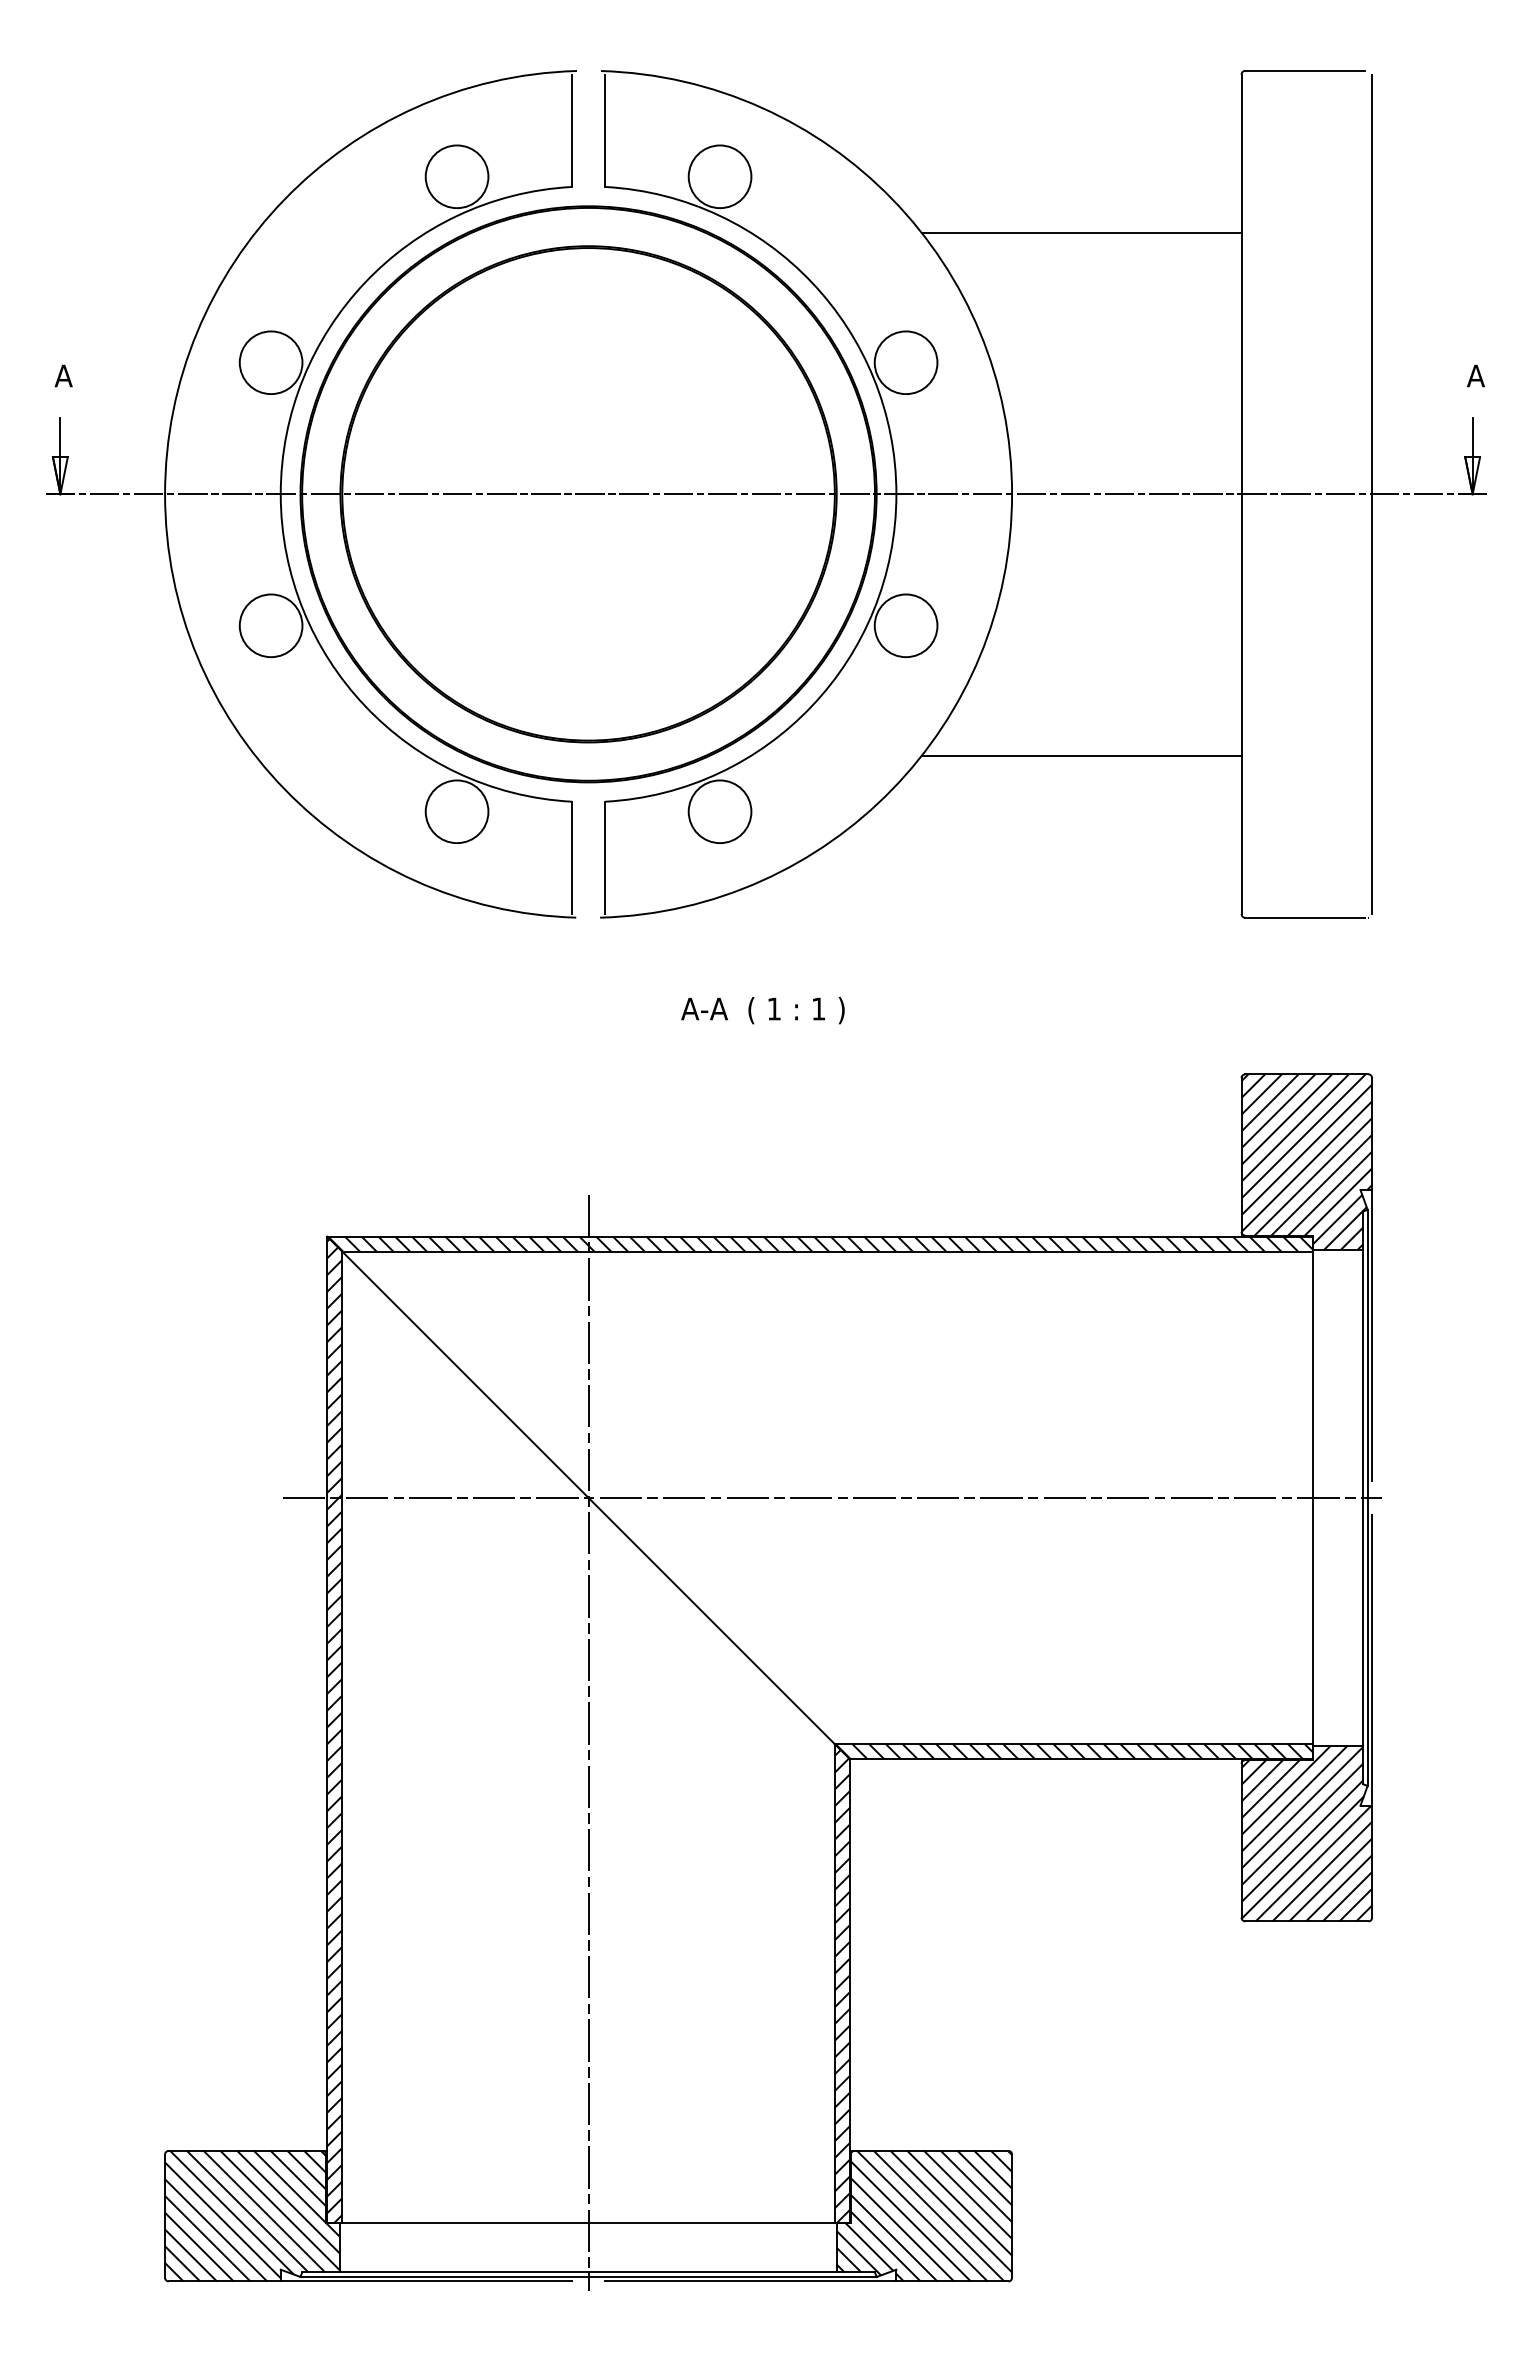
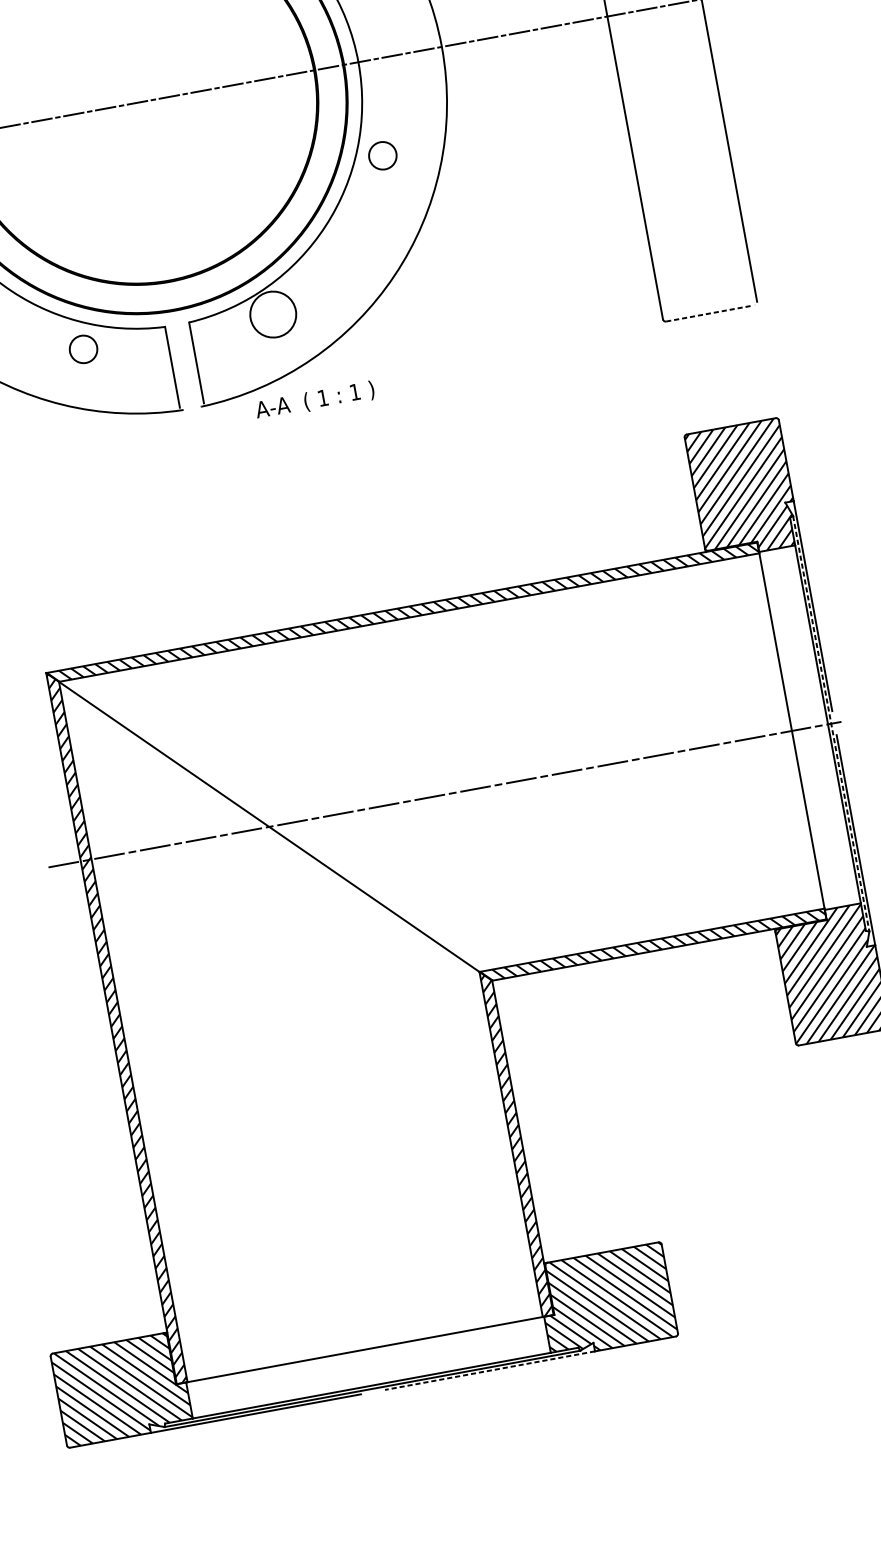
circle: (905, 625) -> (382, 155), size x0.6
line: (1081, 755) -> (526, 226), removed
circle: (456, 811) -> (83, 349), size x0.6
line: (1304, 917) -> (708, 313), solid -> dashed
text: (762, 1010) -> (314, 400), moved
line: (1367, 1498) -> (831, 724), solid -> dashed
line: (588, 1742) -> (301, 1003), removed
line: (750, 2281) -> (489, 1370), solid -> dashed

